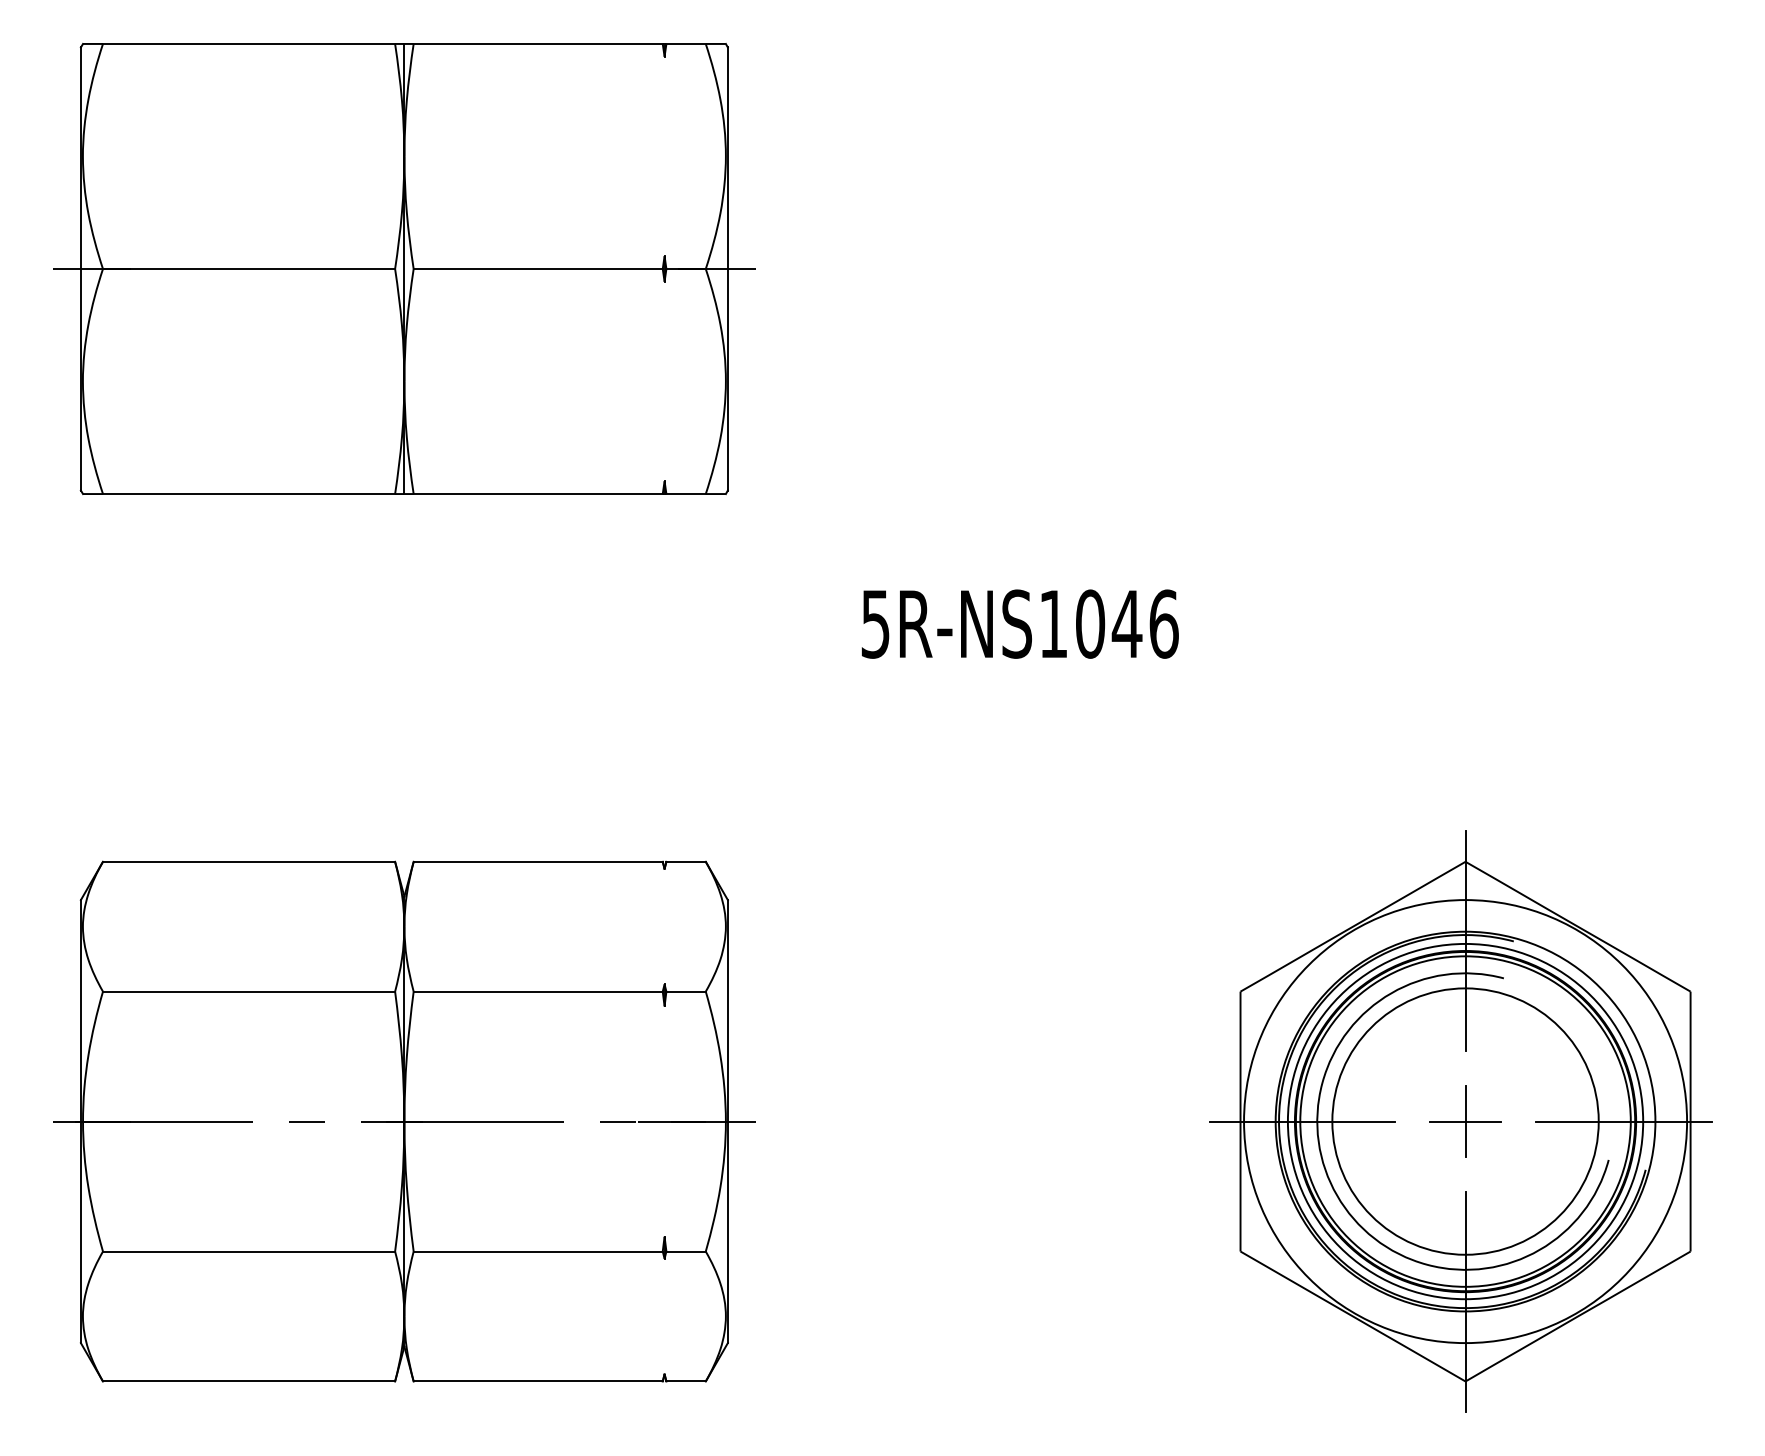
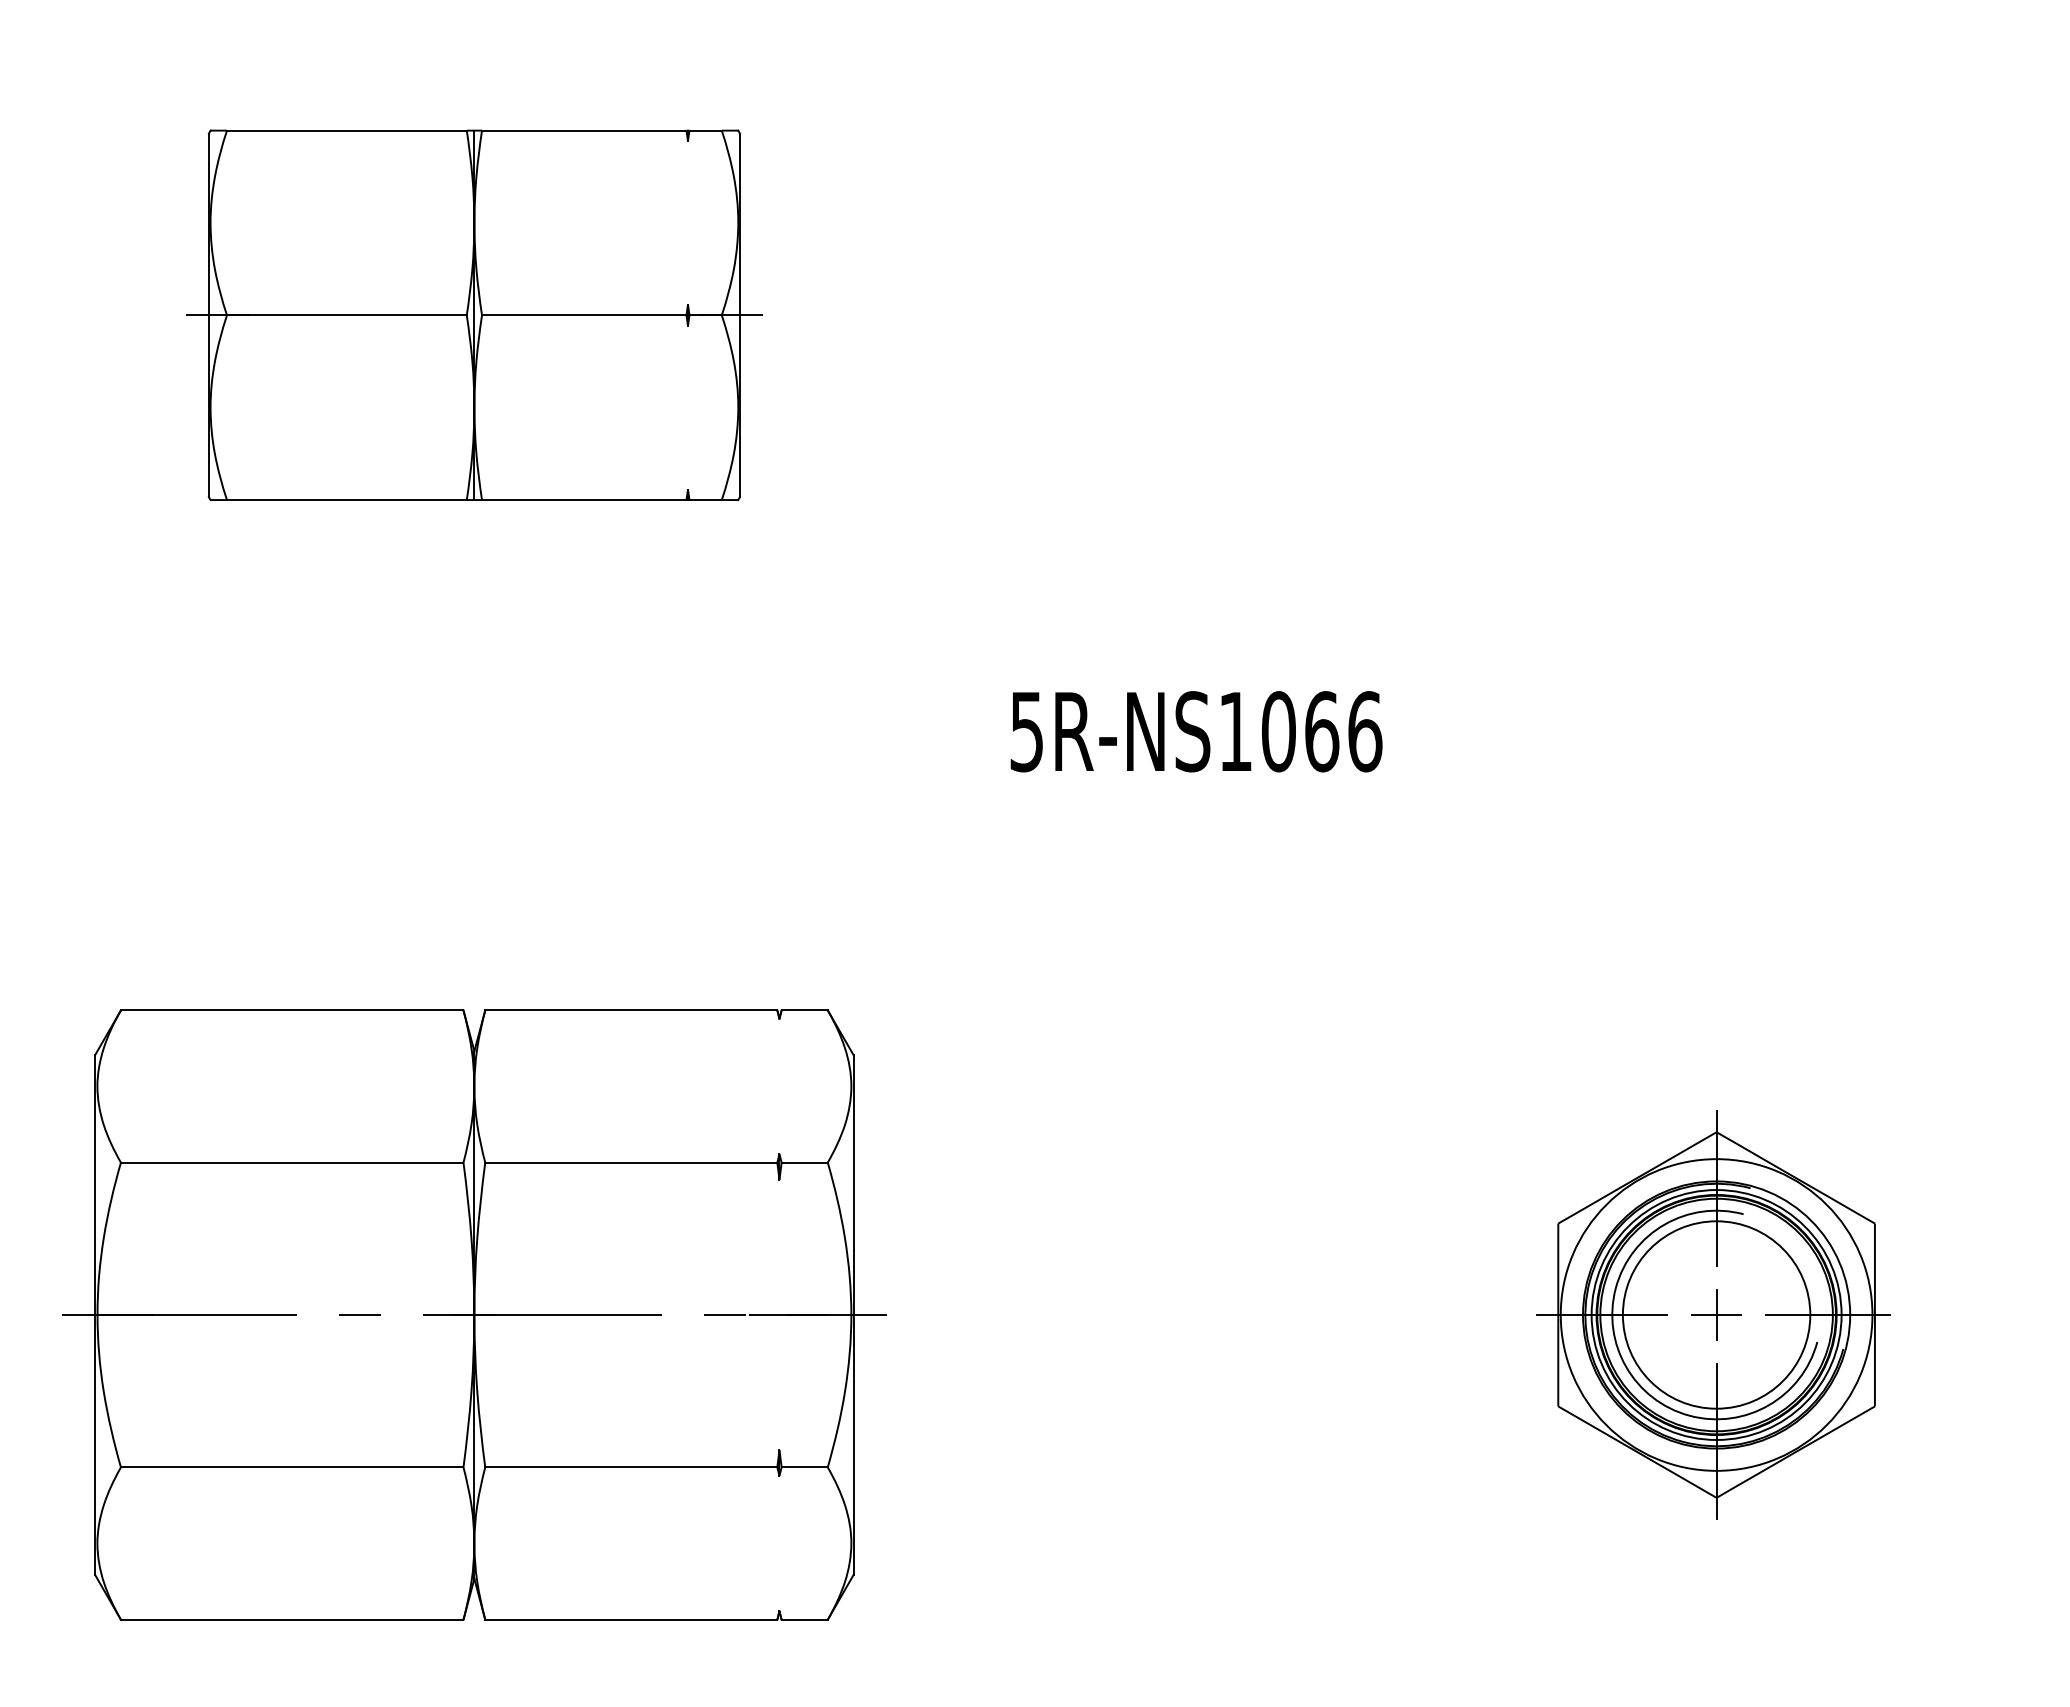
part: (404, 269) -> (474, 315), size x0.7
text: (1126, 623) -> (1321, 731), 5R-NS1046 -> 5R-NS1066
part: (1461, 1121) -> (1713, 1314), size x0.6

